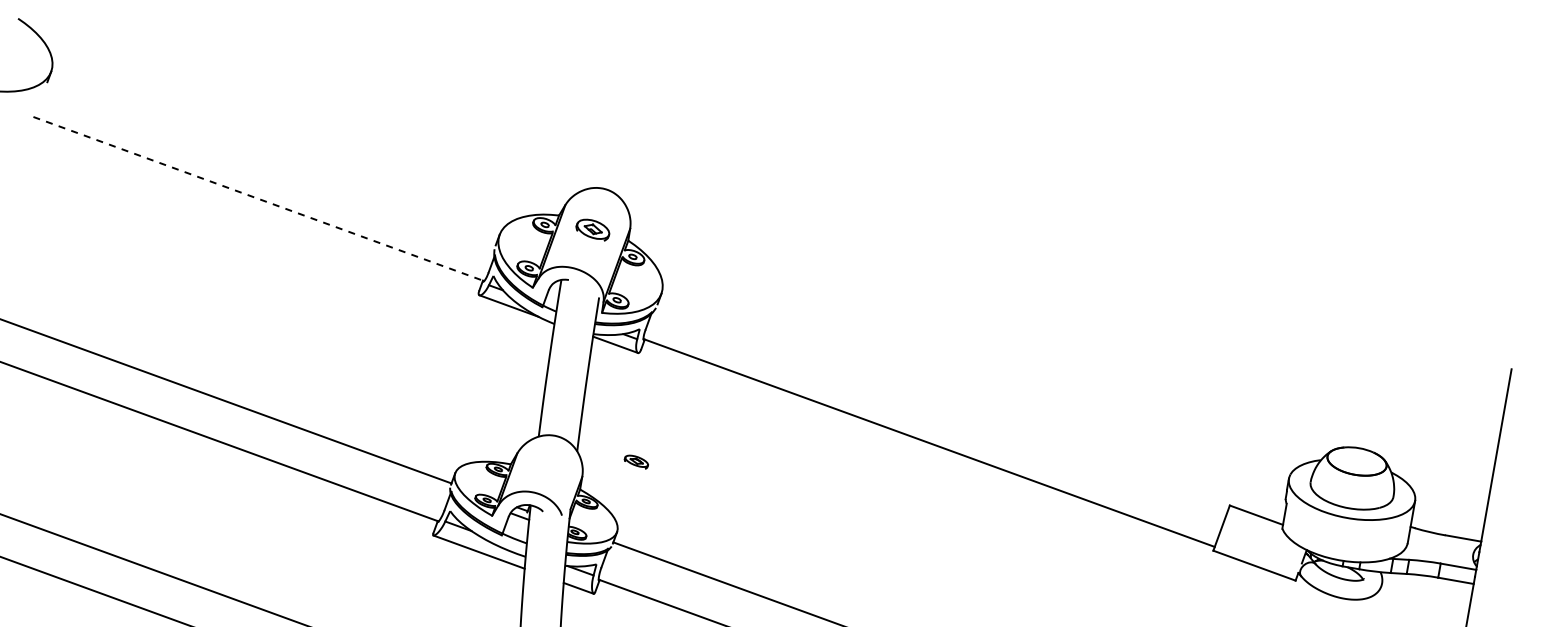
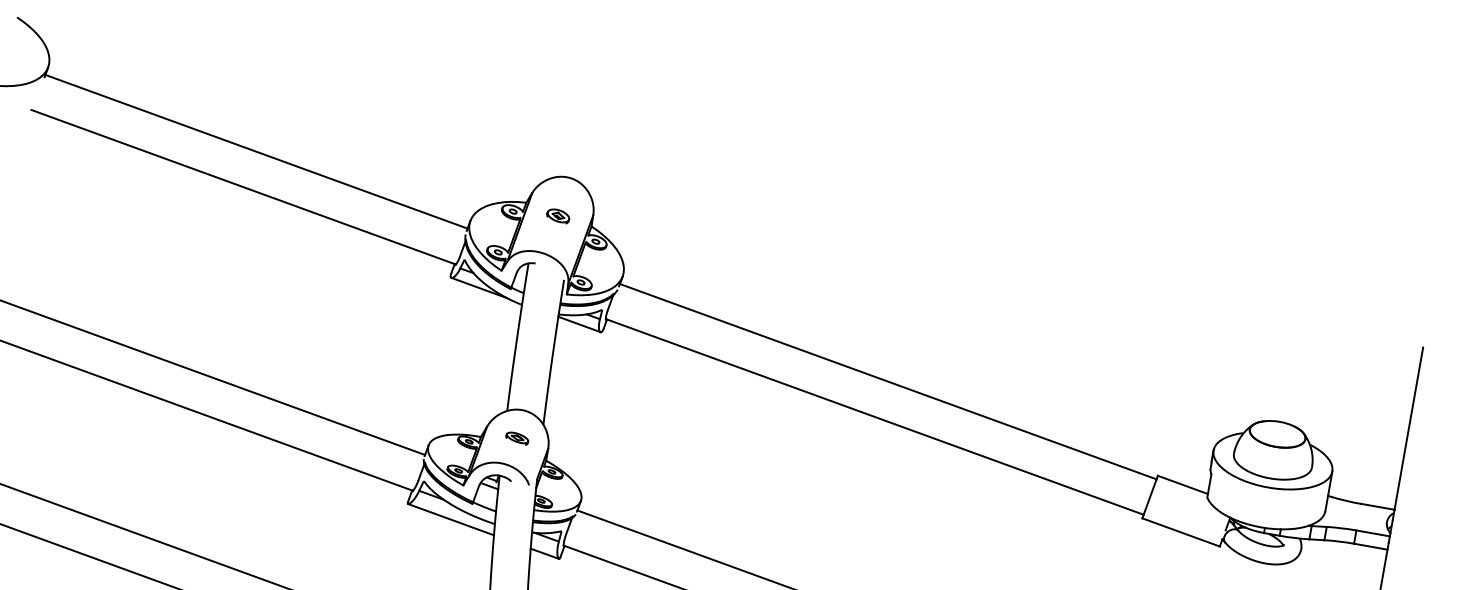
line: (272, 160) -> (256, 150), added
line: (258, 199) -> (243, 187), dashed -> solid
part: (592, 229) -> (557, 215), size x0.71
line: (943, 405) -> (888, 381), added
part: (635, 461) -> (516, 438), moved

